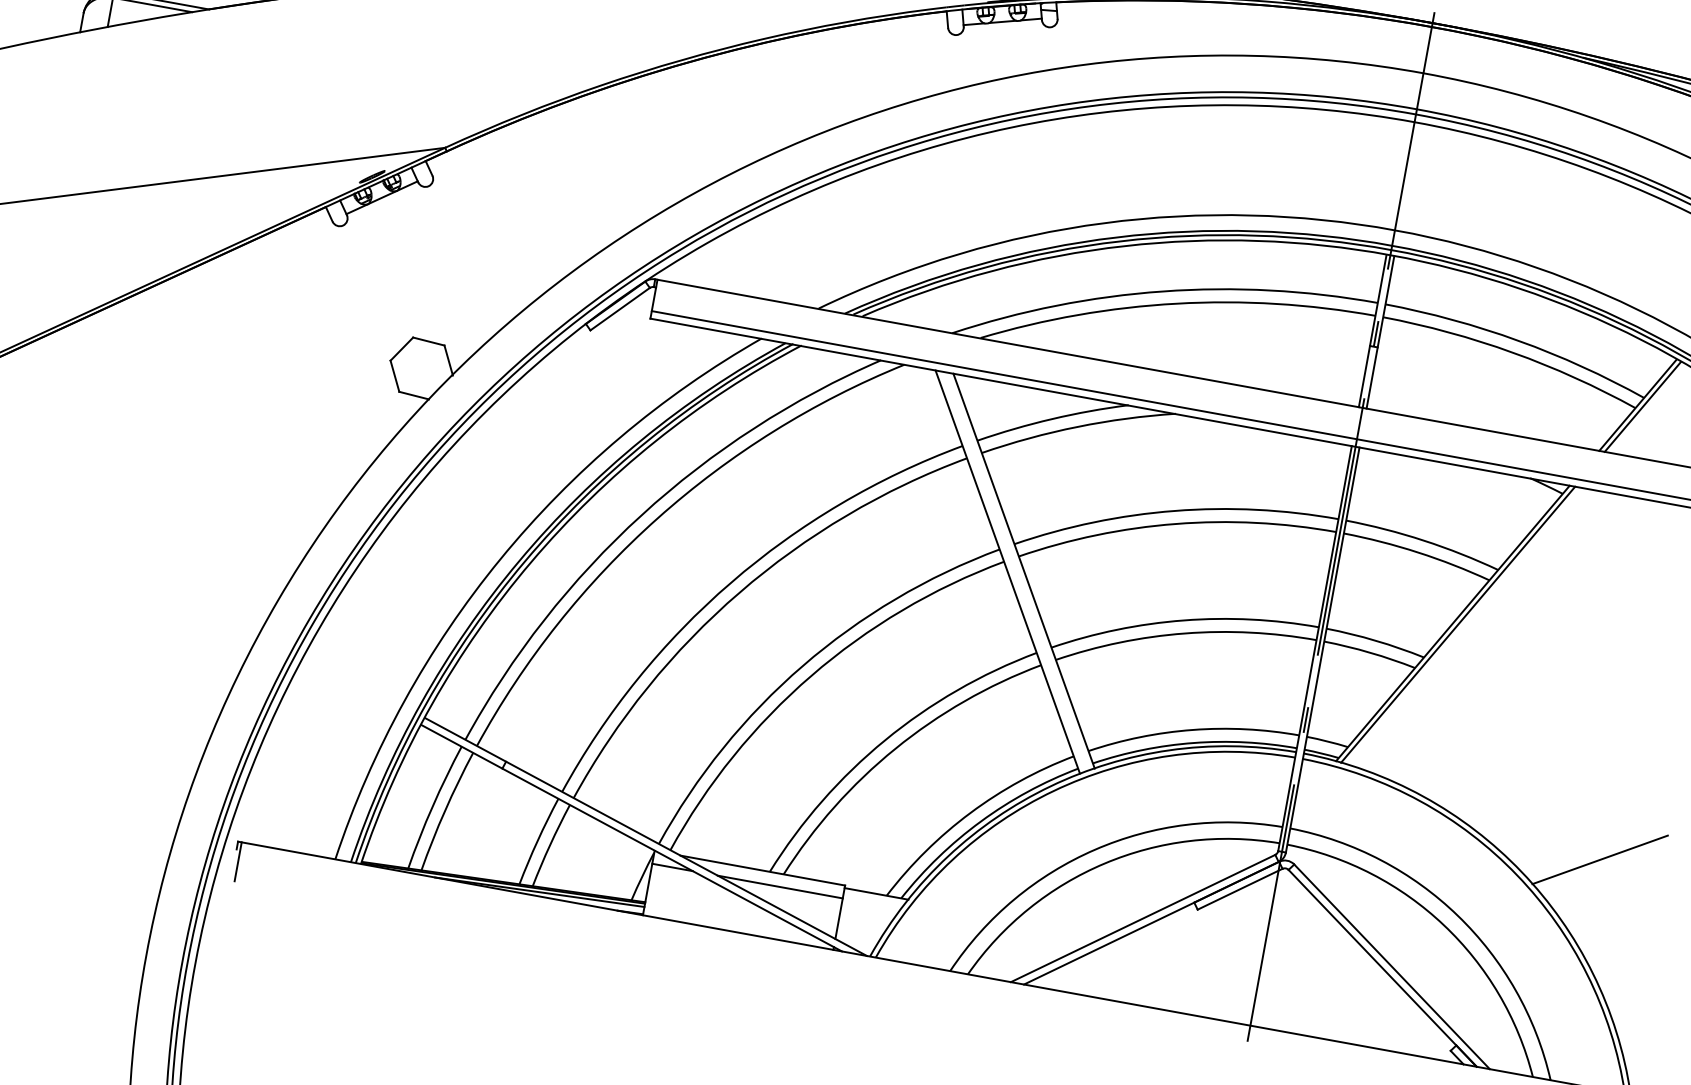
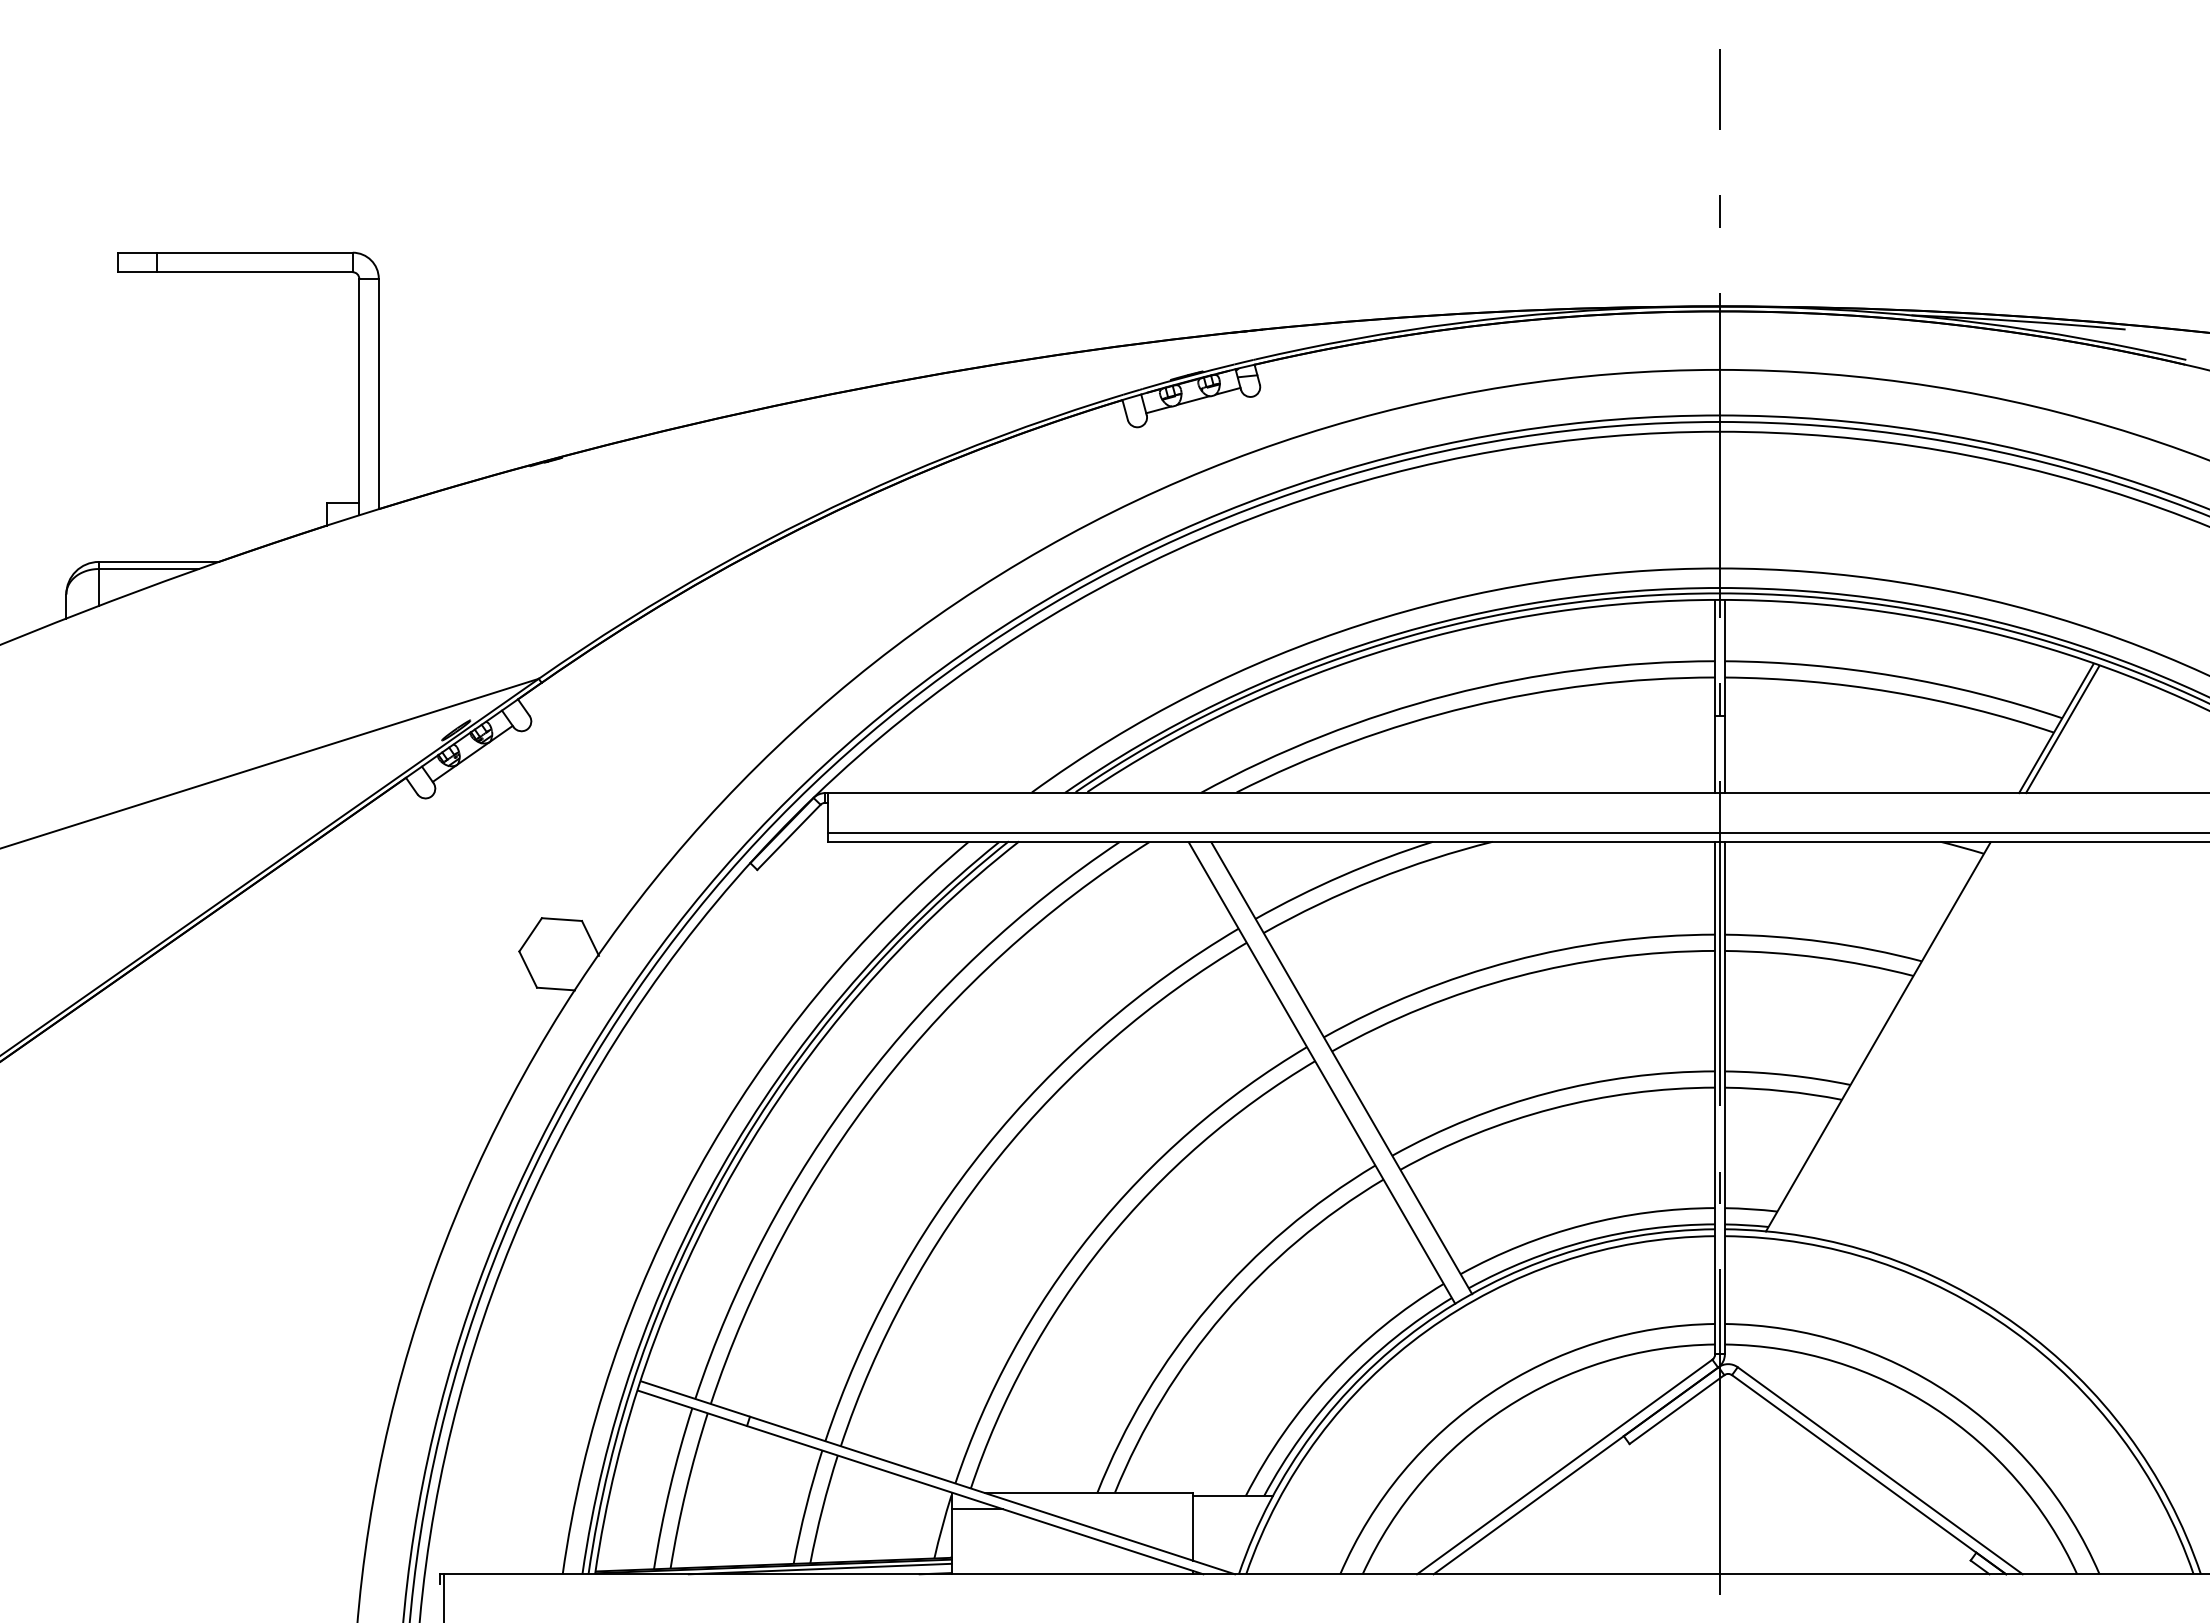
line: (1457, 624) -> (1884, 1037), removed
line: (1599, 859) -> (2110, 1293), removed
line: (780, 887) -> (1113, 1509), removed

